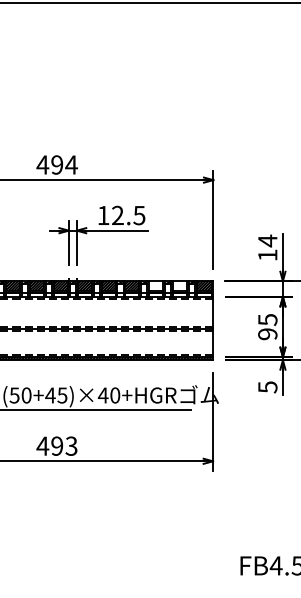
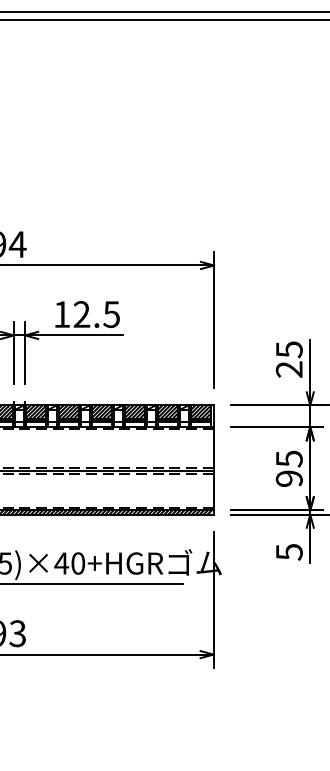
text: (267, 247) -> (288, 358), 14 -> 25
hatch: (156, 285) -> (135, 411), added
hatch: (179, 285) -> (167, 411), added

